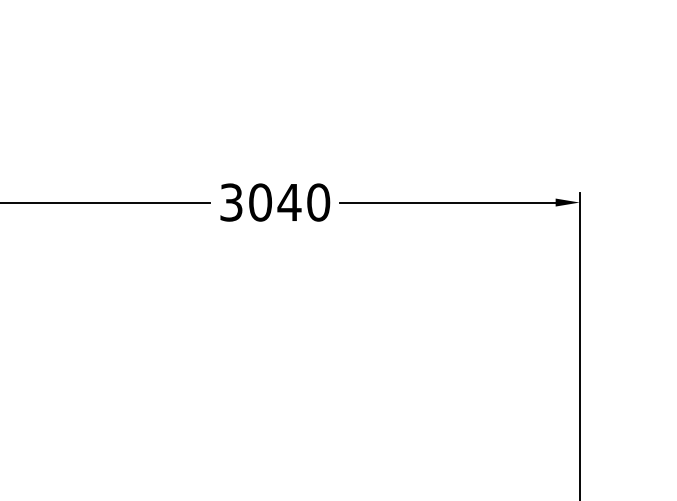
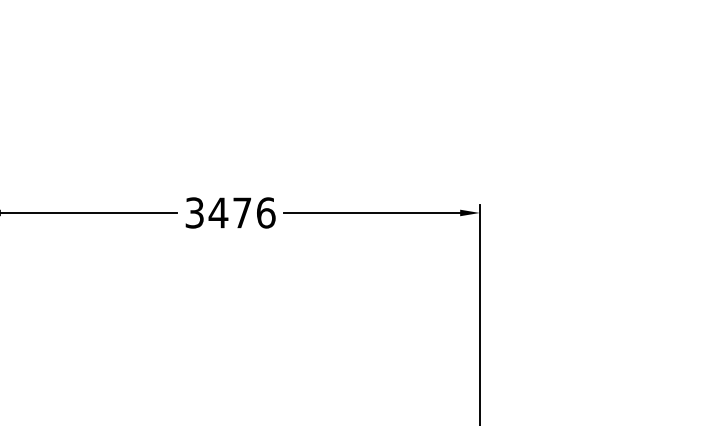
text: (288, 201) -> (241, 212), 3040 -> 3476

